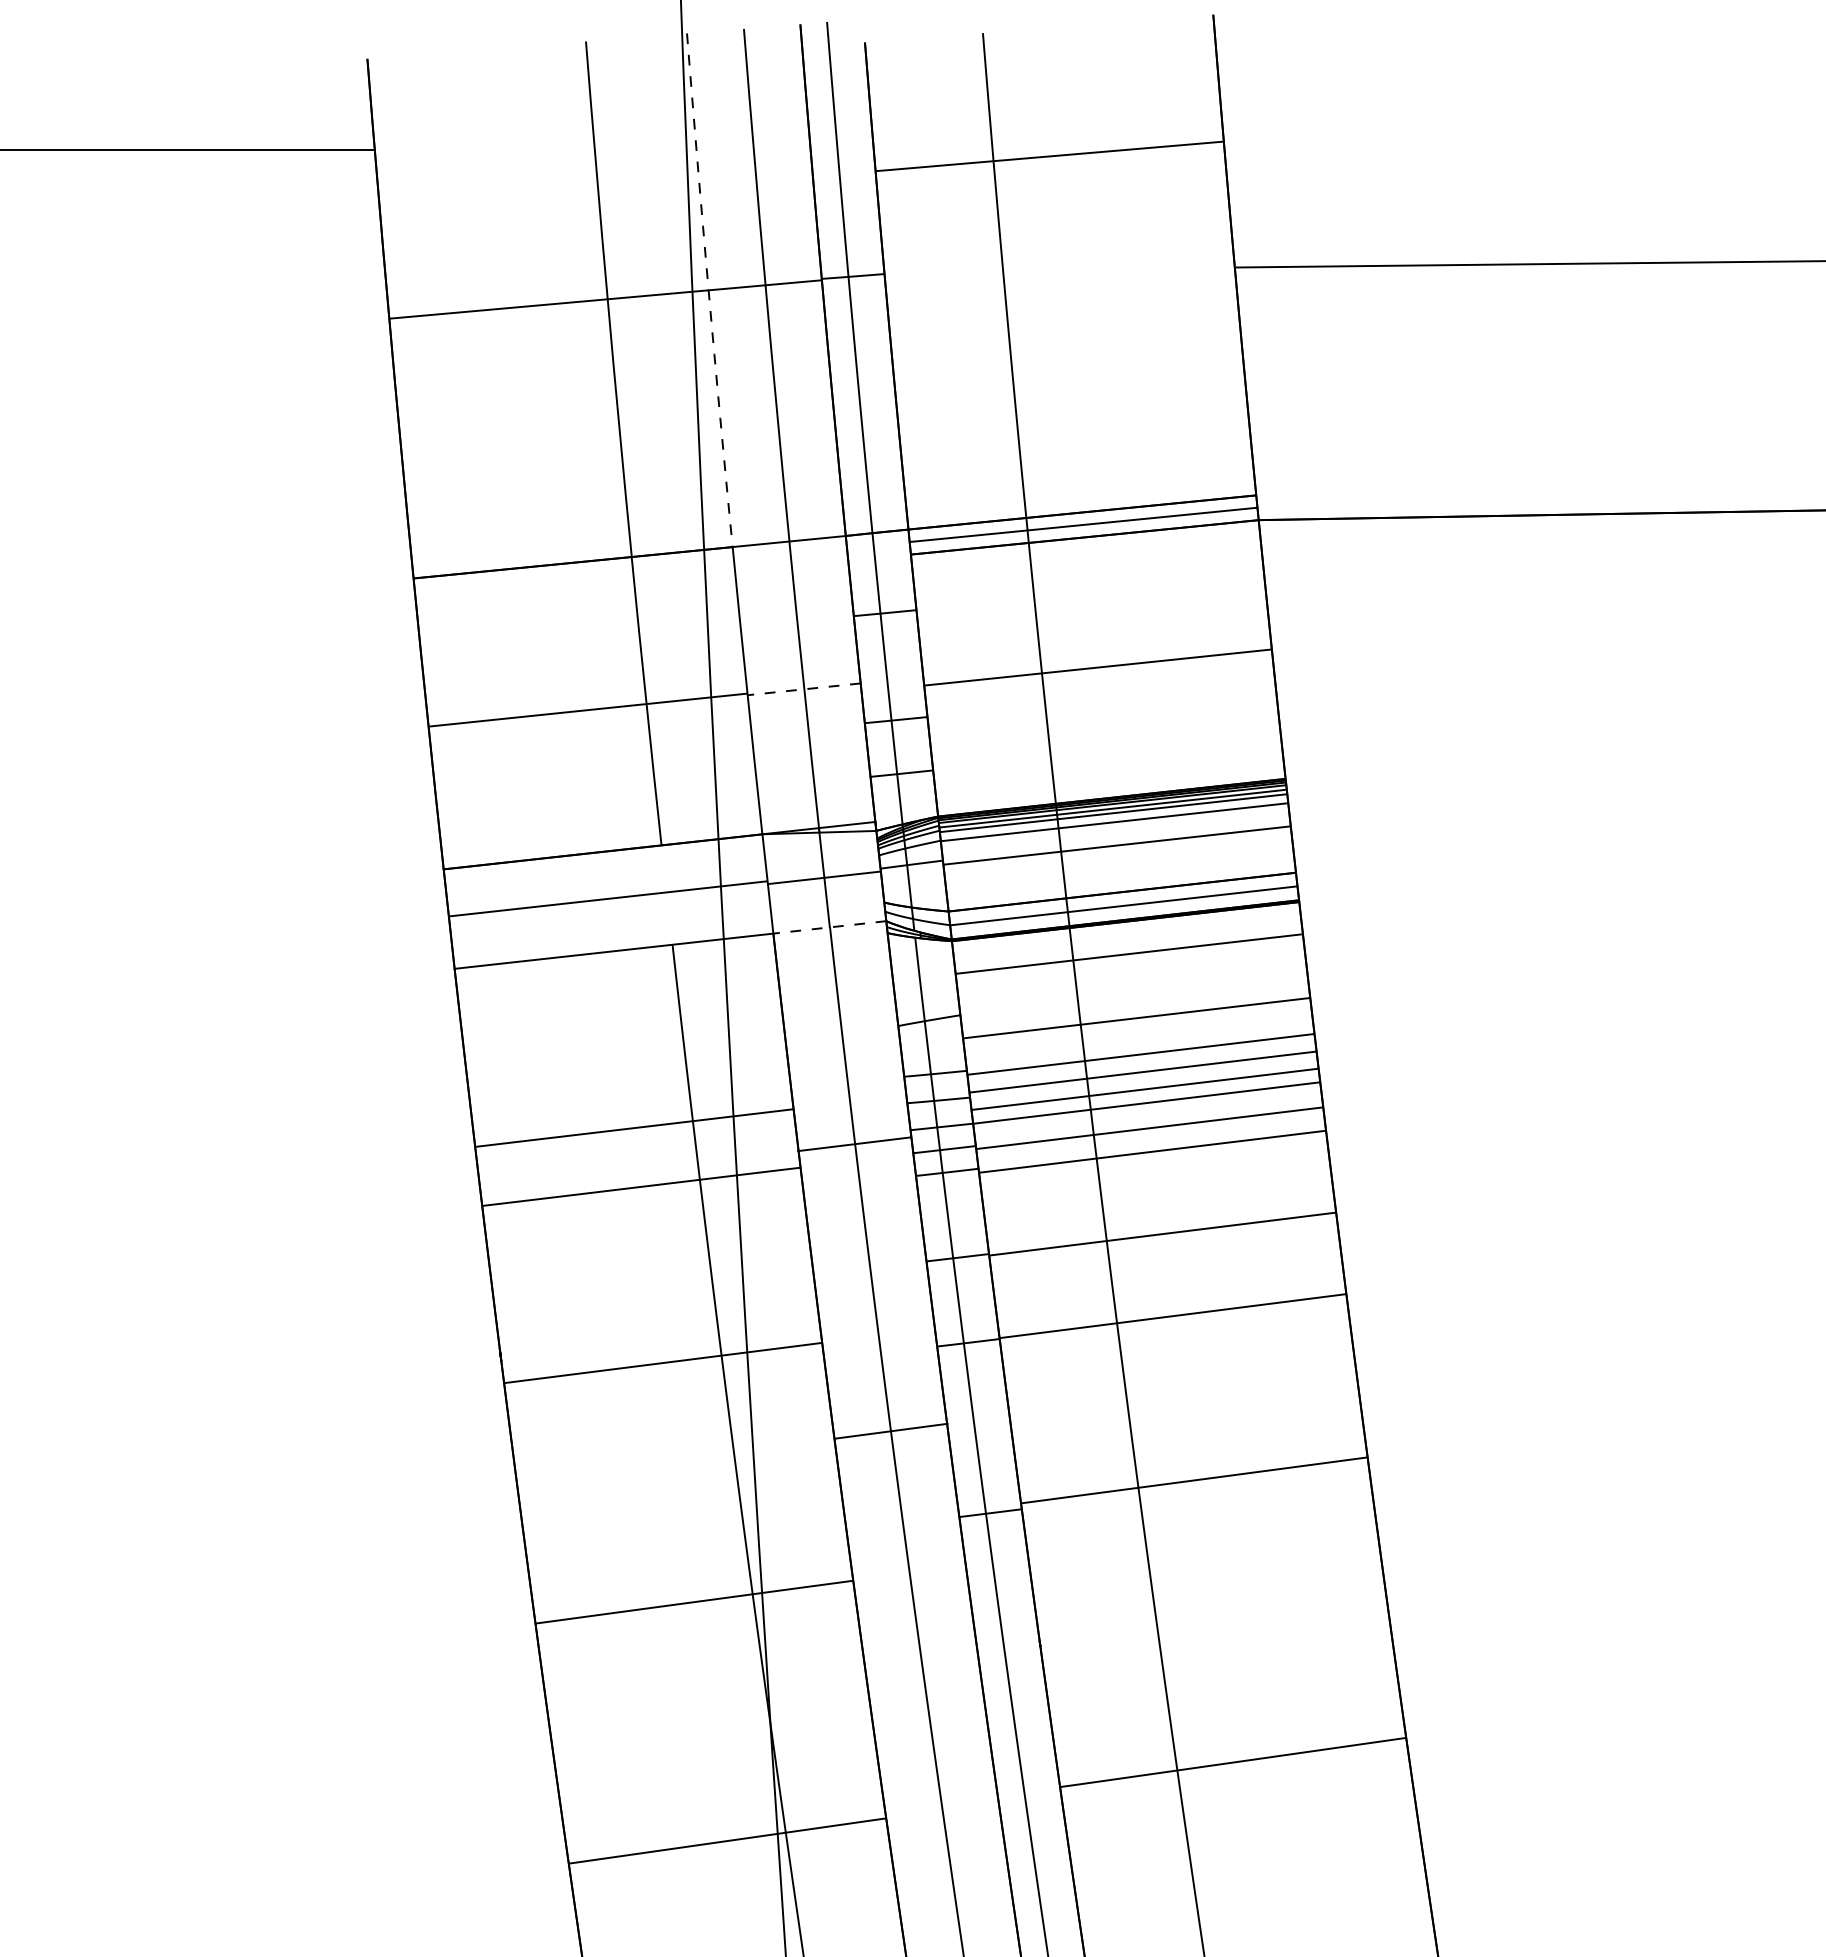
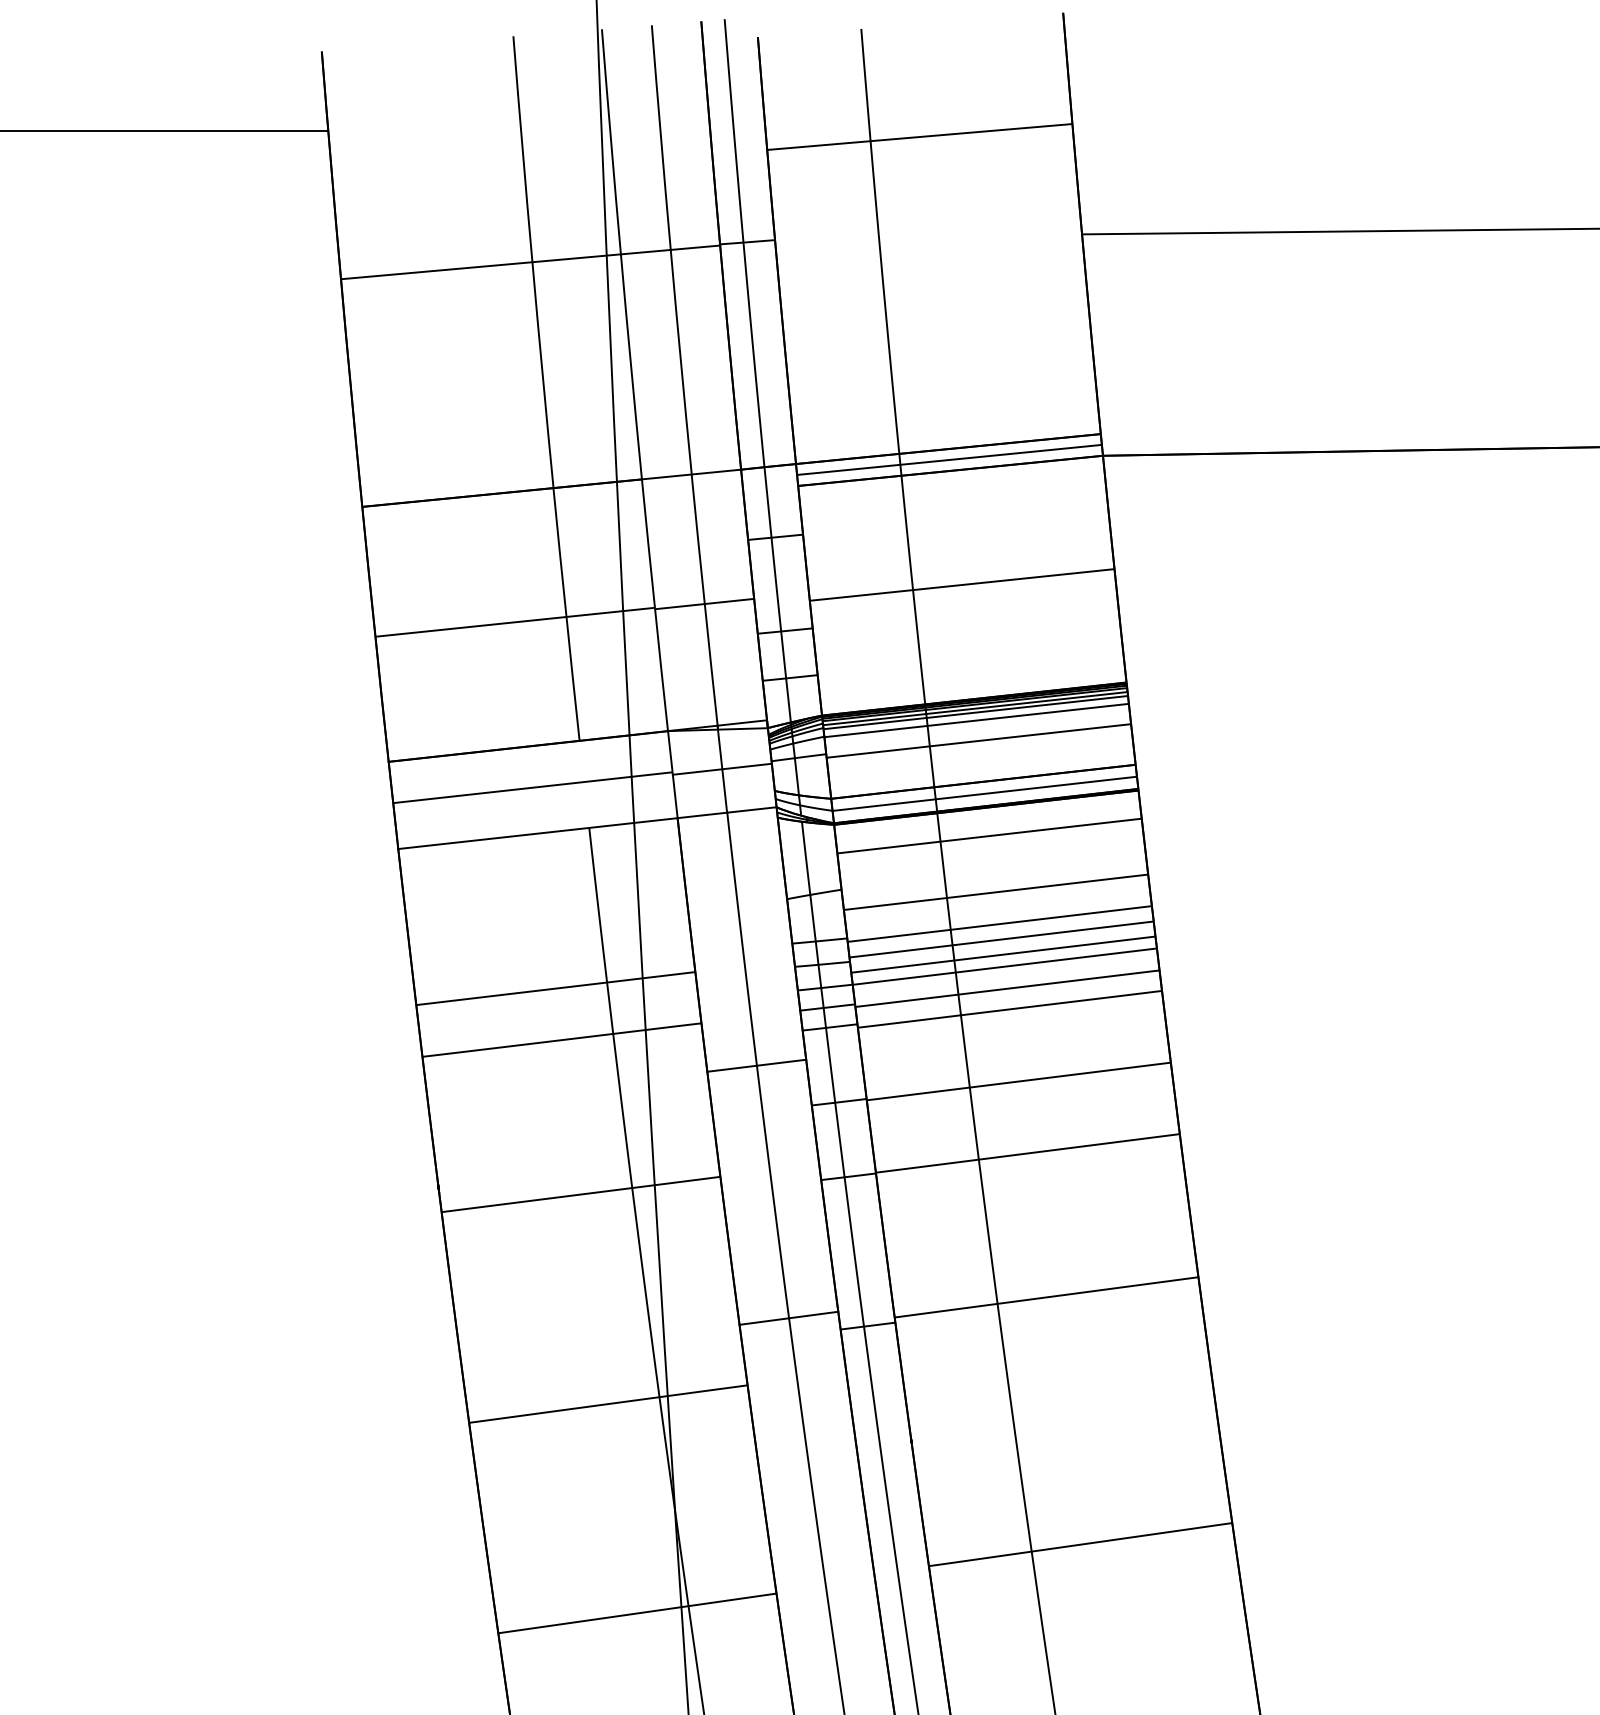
arc: (708, 290) -> (620, 254), dashed -> solid
line: (804, 689) -> (704, 604), dashed -> solid
line: (830, 927) -> (727, 812), dashed -> solid
line: (854, 1143) -> (756, 1065), moved
line: (890, 1430) -> (788, 1317), moved

